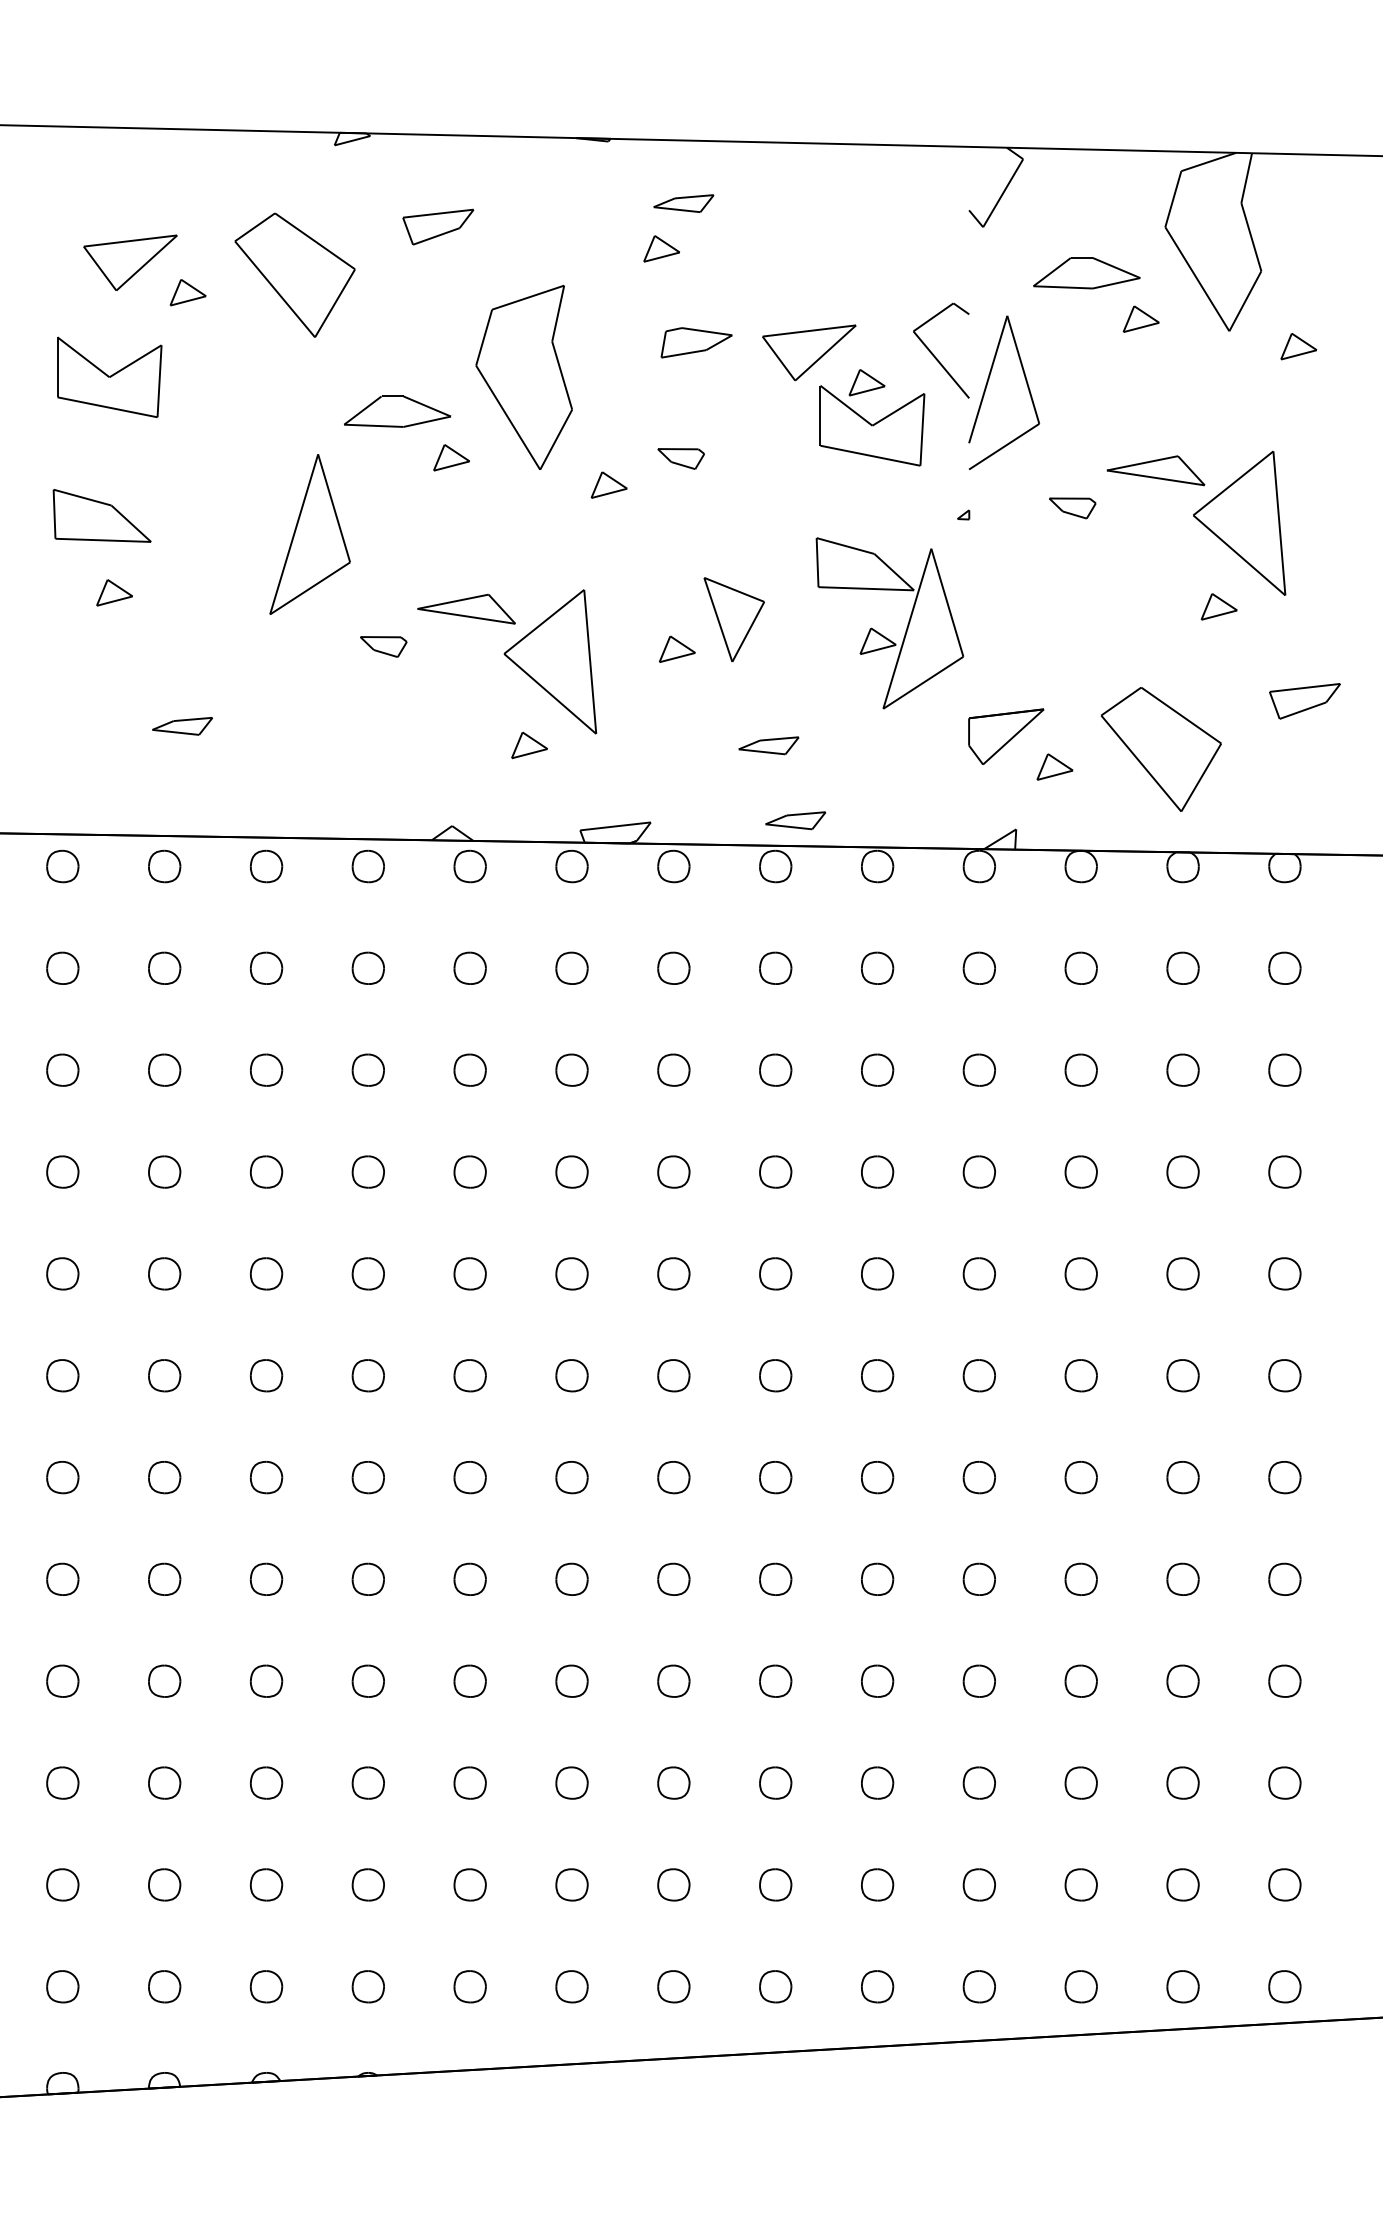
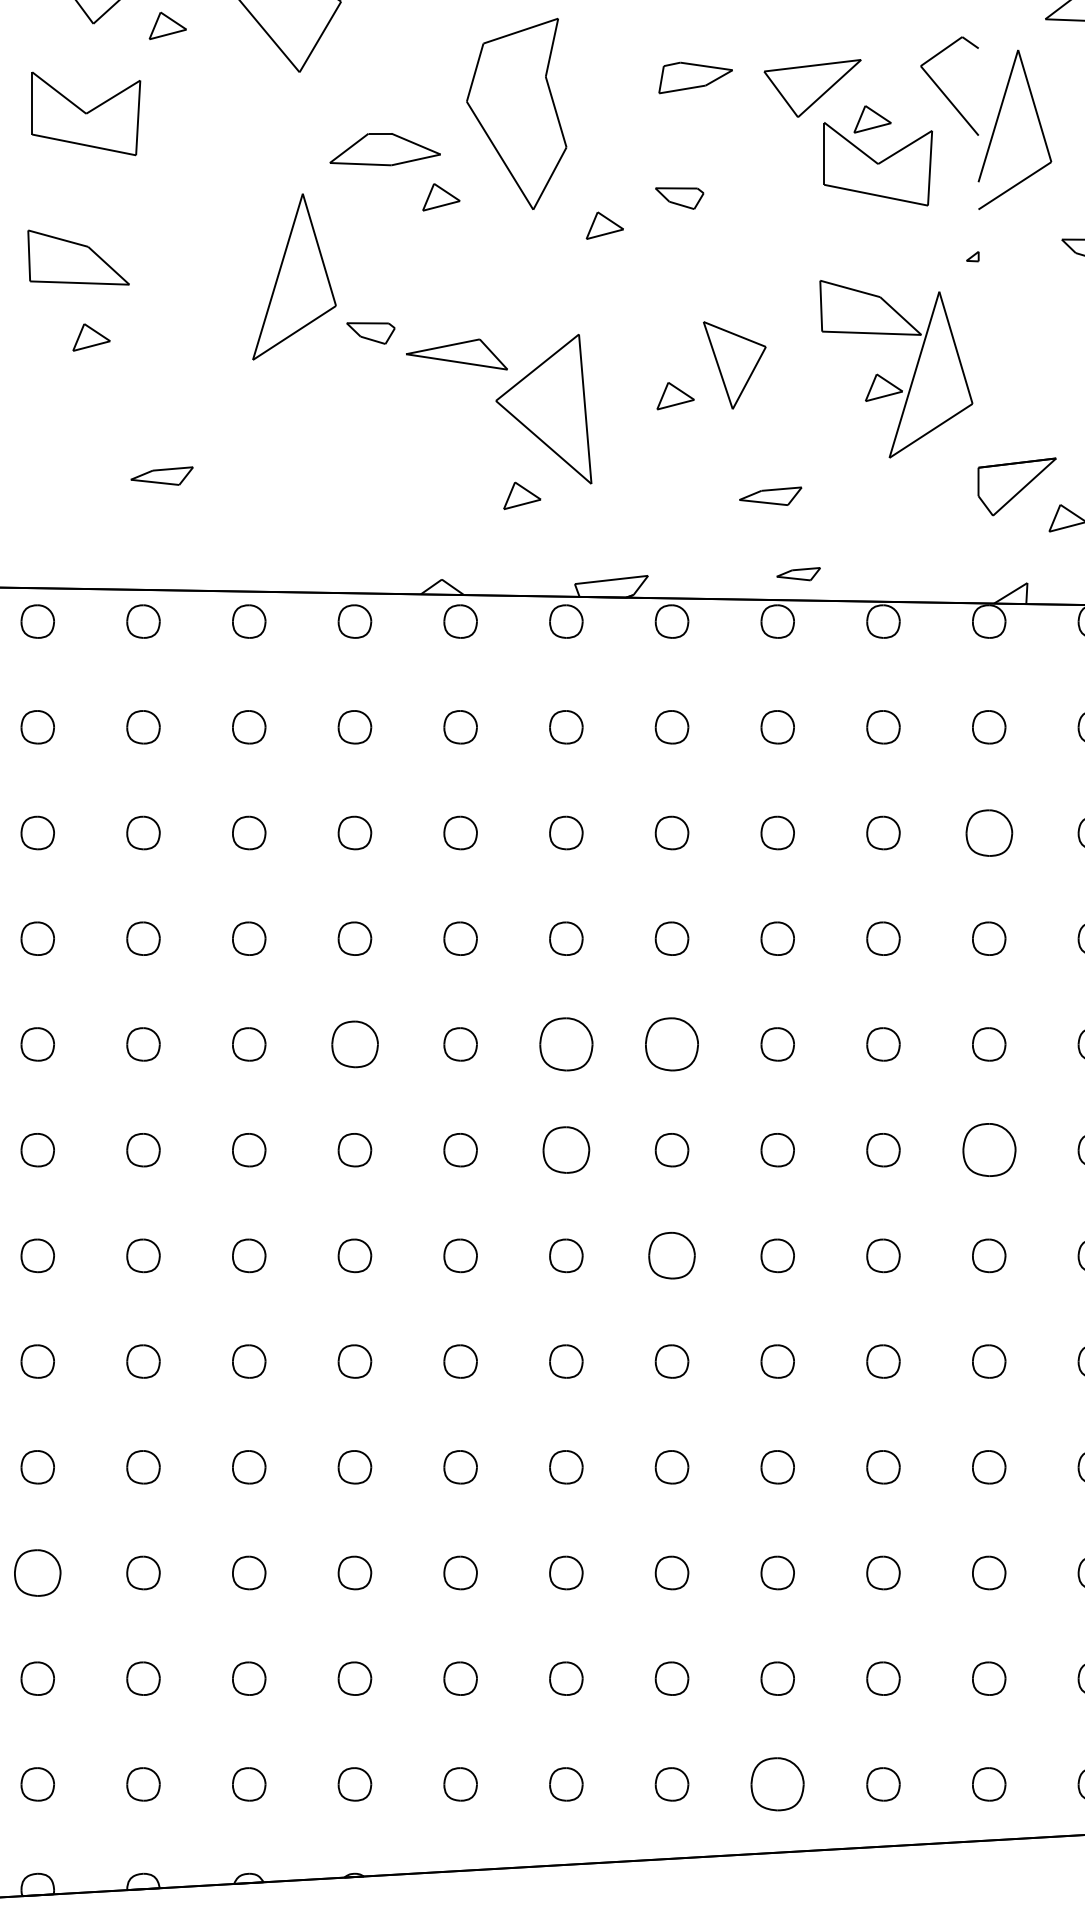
part: (383, 646) -> (370, 333), moved
part: (795, 820) -> (798, 573), size x0.7
part: (978, 1069) -> (988, 832), size x1.4
part: (367, 1273) -> (354, 1044), size x1.4
part: (571, 1273) -> (565, 1044), size x1.6
part: (673, 1273) -> (671, 1044), size x1.6
part: (571, 1375) -> (565, 1149), size x1.4
part: (978, 1375) -> (988, 1149), size x1.6
part: (673, 1477) -> (671, 1255), size x1.4
part: (62, 1782) -> (37, 1572), size x1.4
part: (775, 1986) -> (777, 1784), size x1.6

